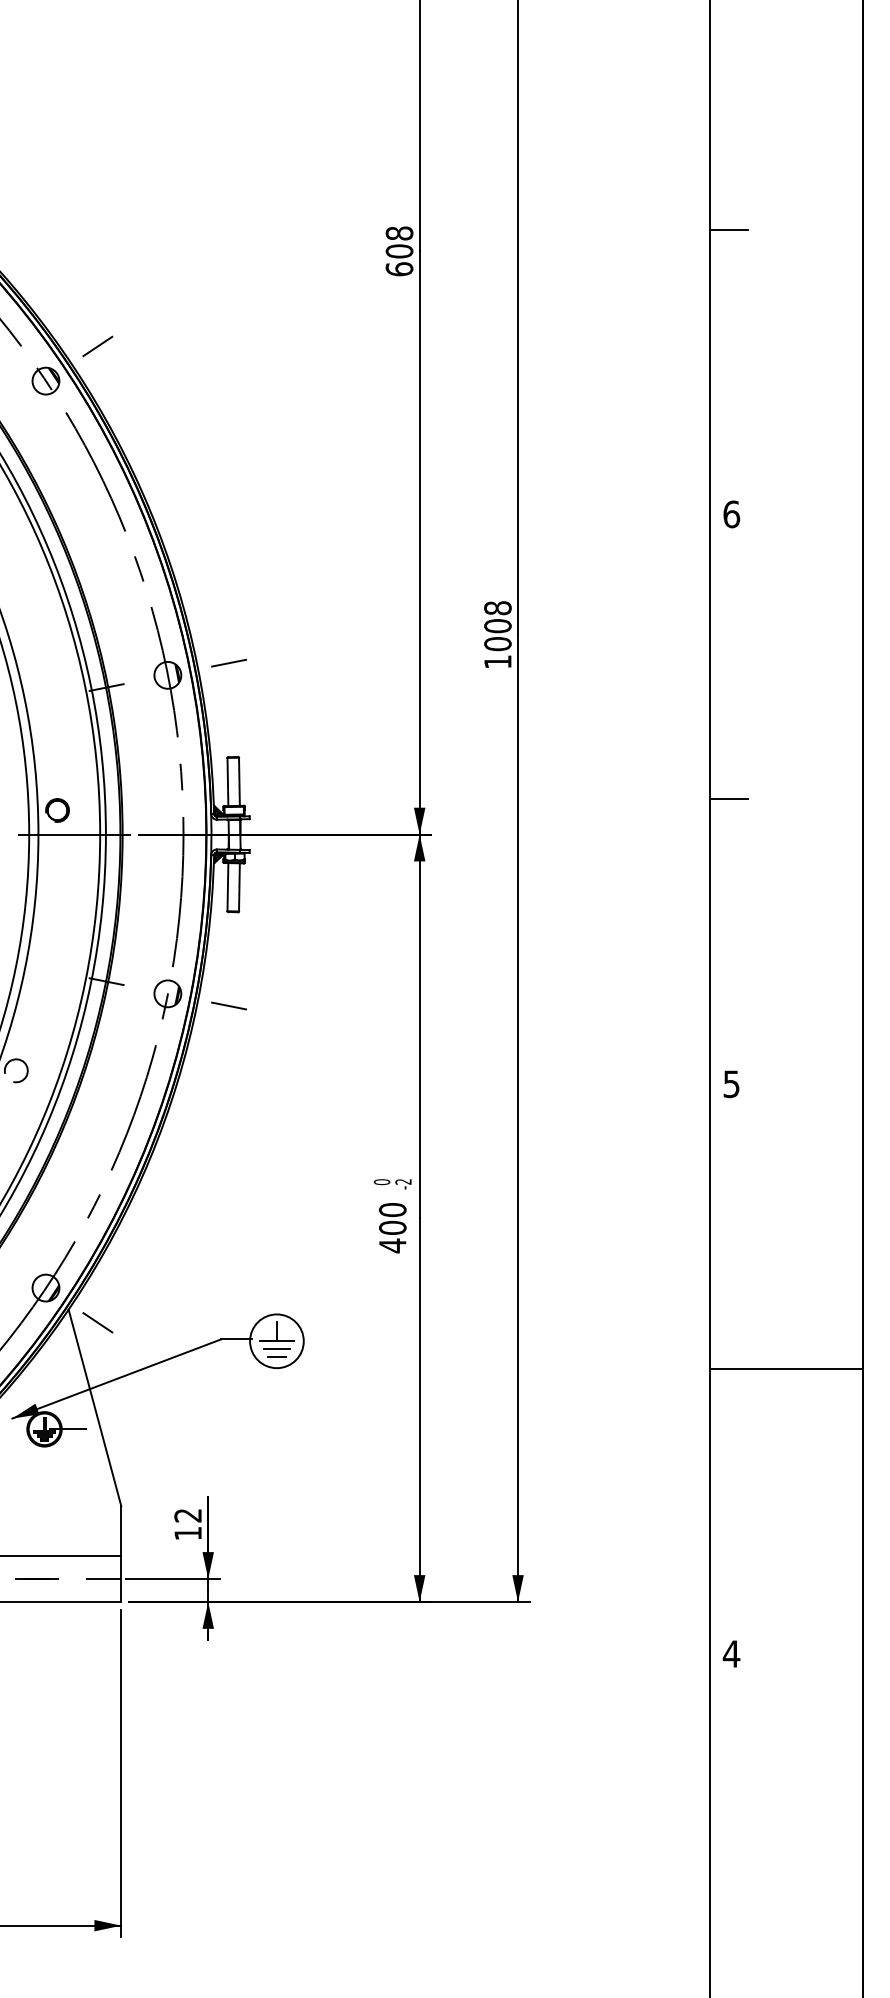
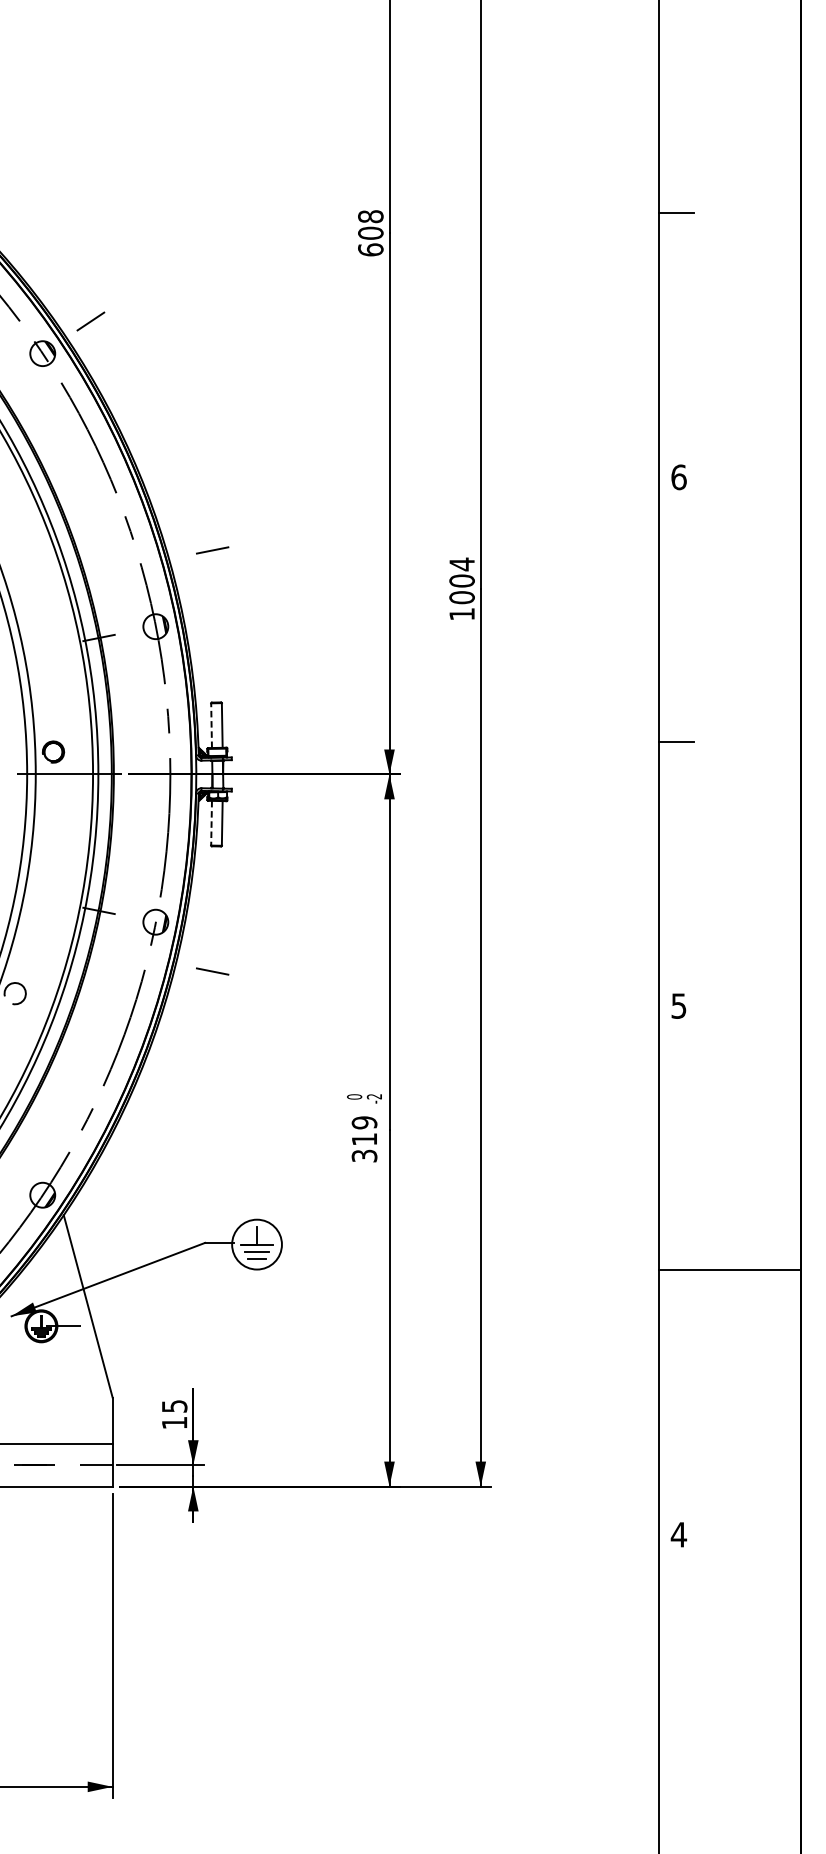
text: (497, 607) -> (461, 563), 1008 -> 1004
line: (228, 662) -> (212, 549), moved
line: (227, 781) -> (211, 725), solid -> dashed
line: (227, 887) -> (211, 823), solid -> dashed
line: (228, 1005) -> (212, 971), moved
text: (392, 1228) -> (364, 1139), 400 -> 319
line: (97, 1322) -> (90, 1227), removed
text: (187, 1515) -> (174, 1406), 12 -> 15

